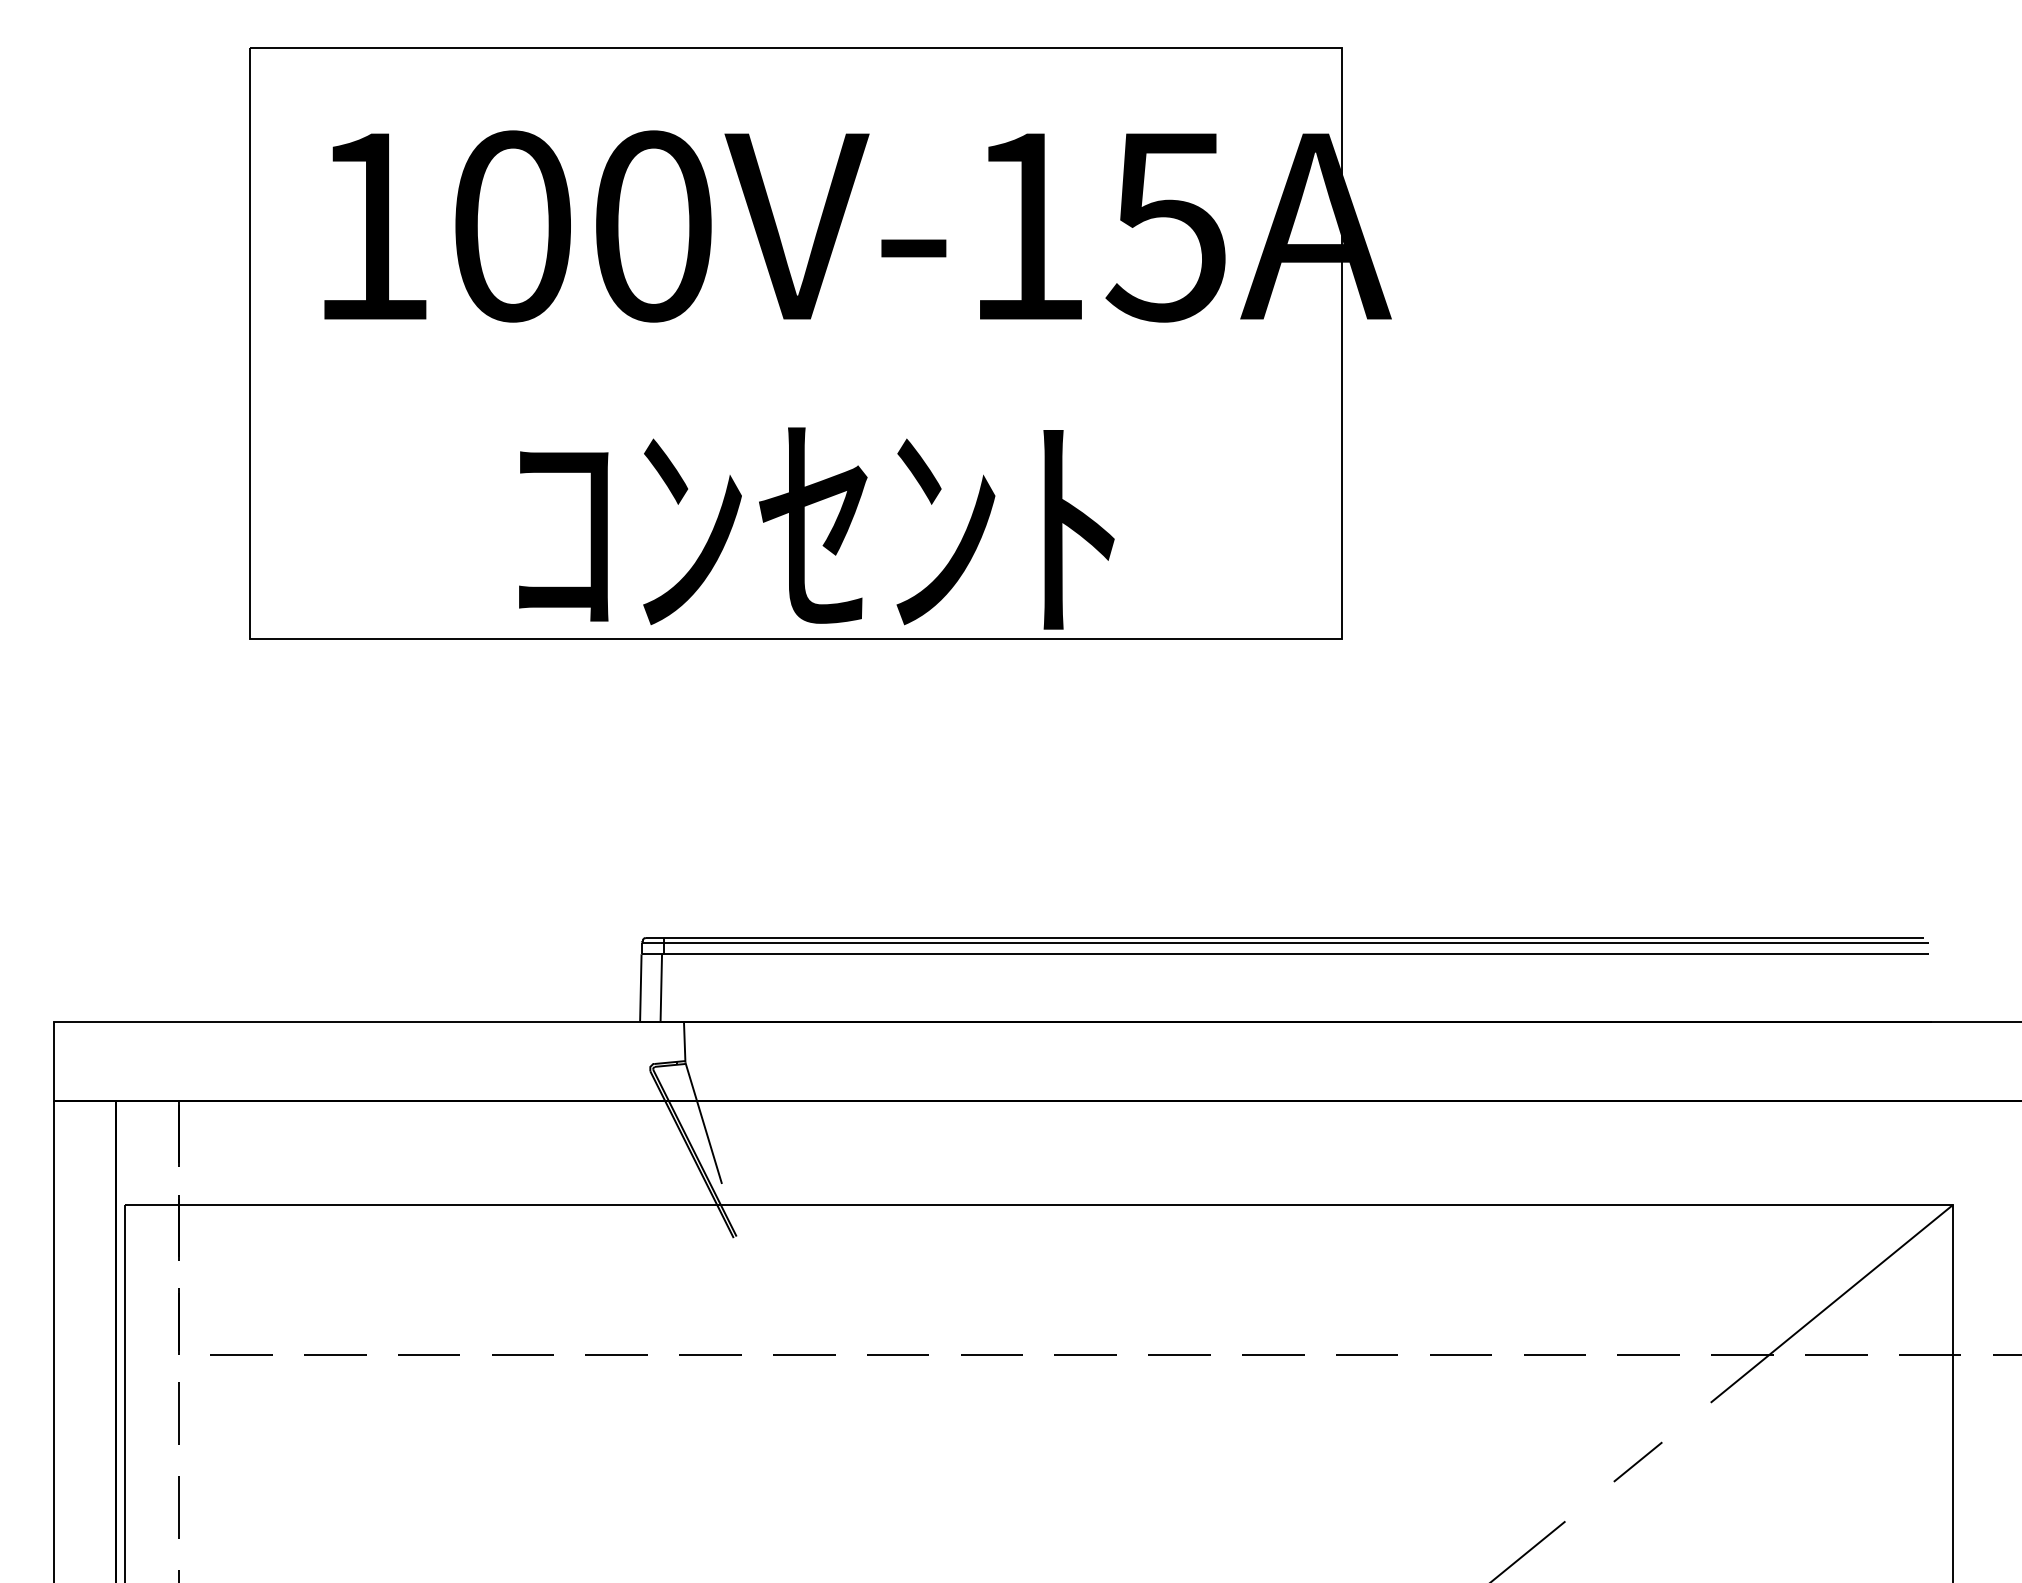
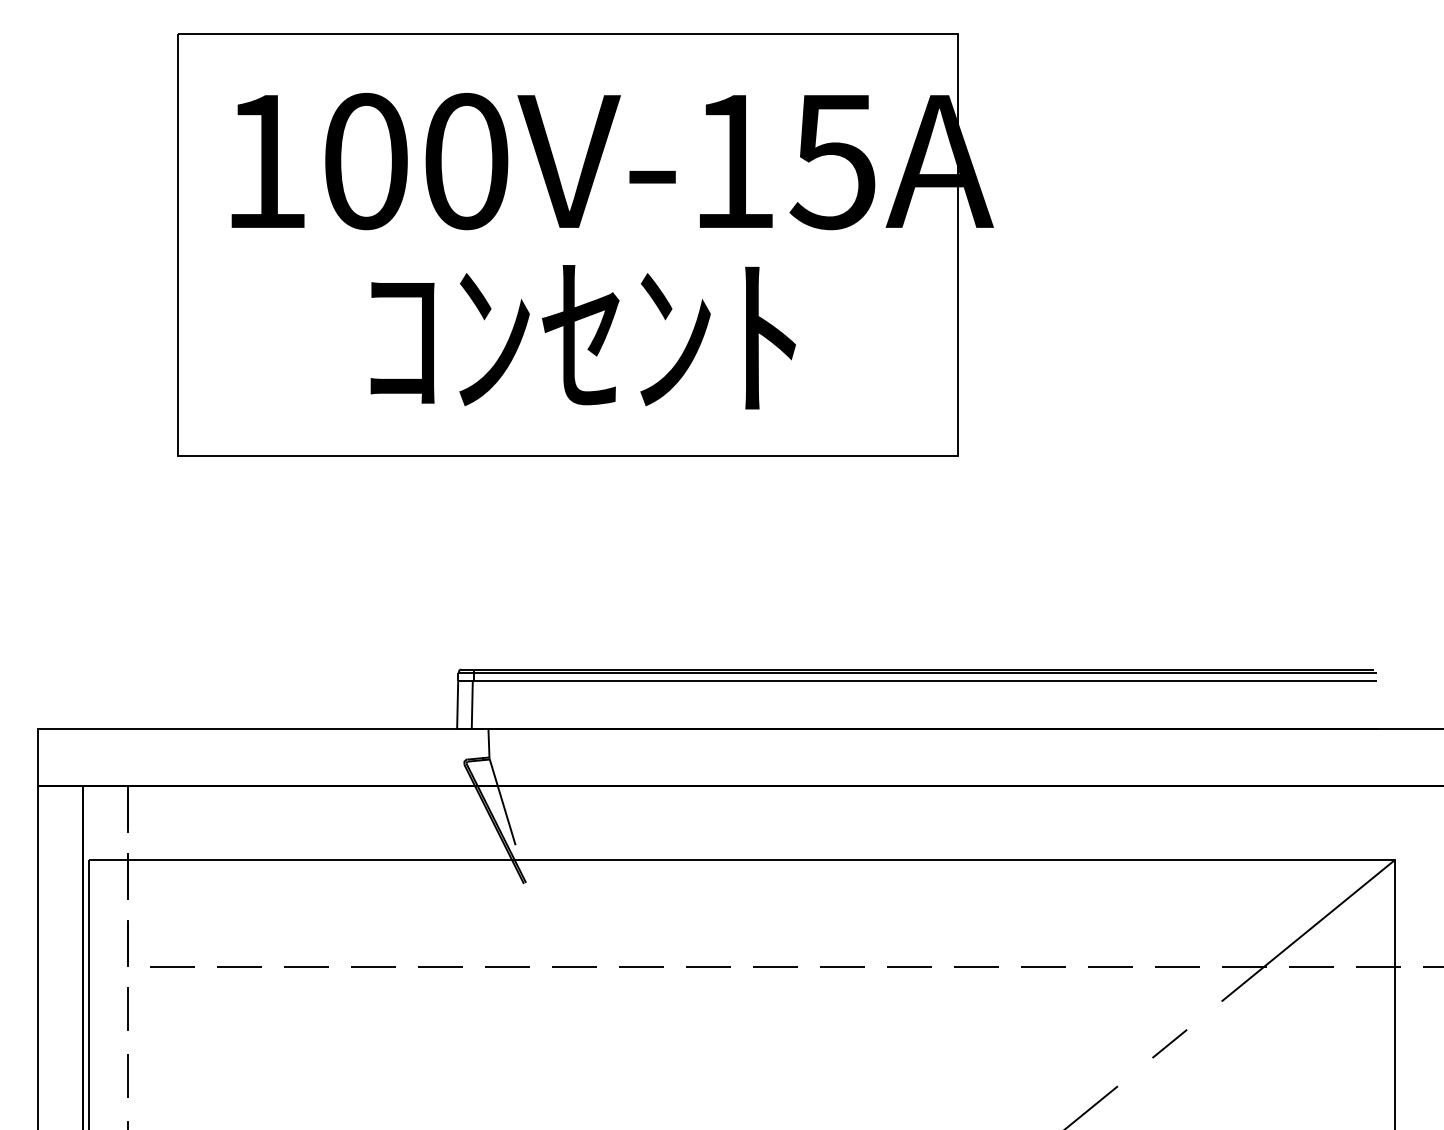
text: (816, 528) -> (583, 337), moved

